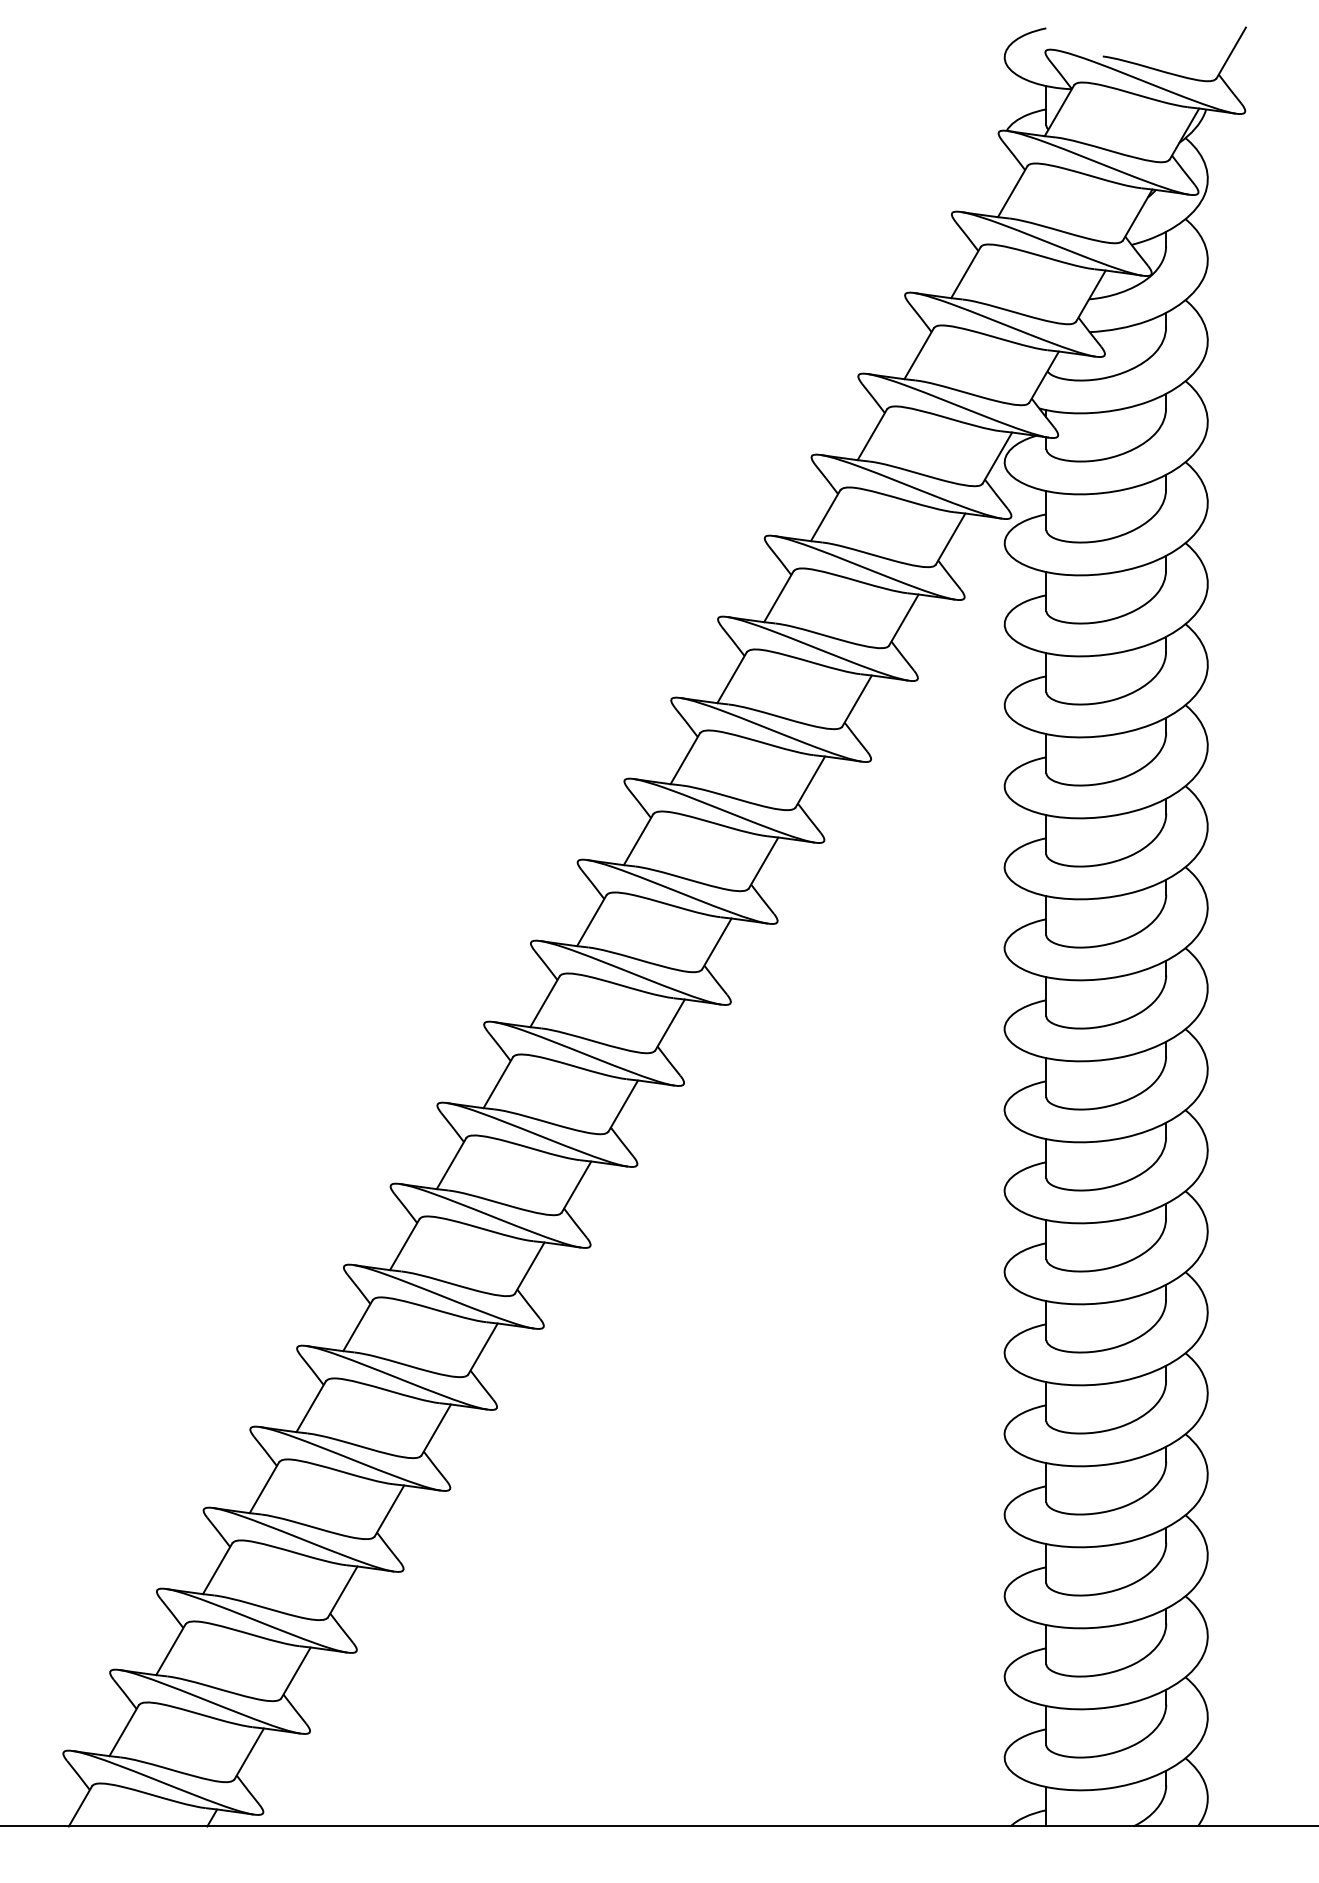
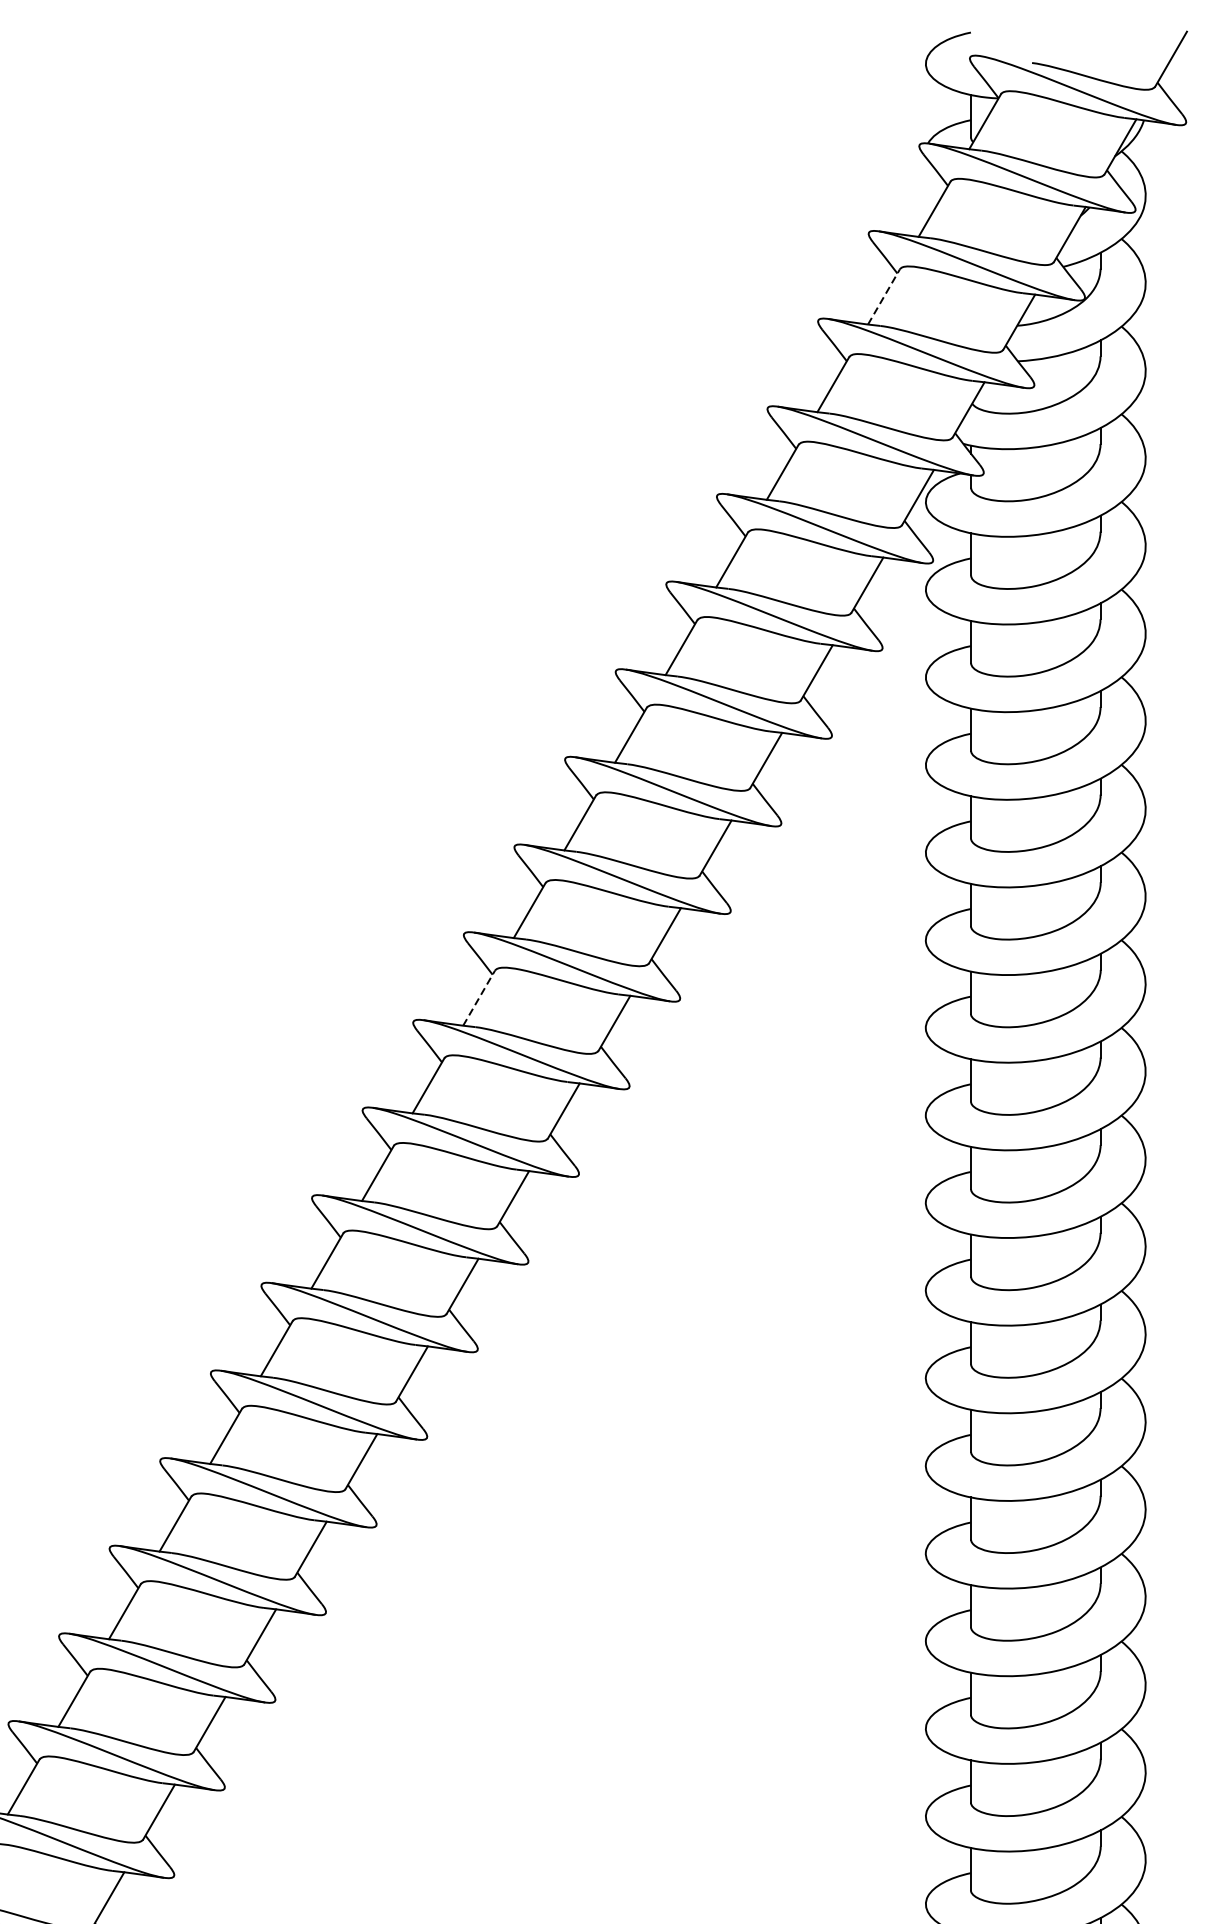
line: (966, 272) -> (884, 296), solid -> dashed
line: (592, 920) -> (479, 997), solid -> dashed

